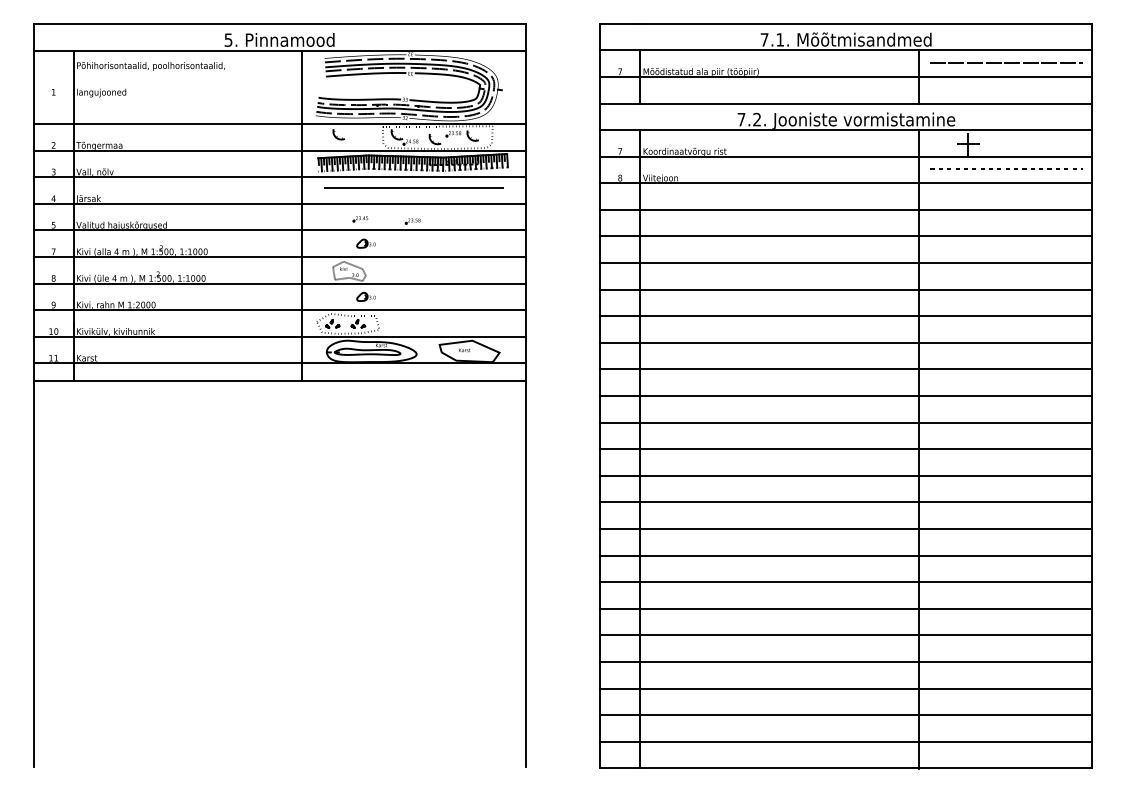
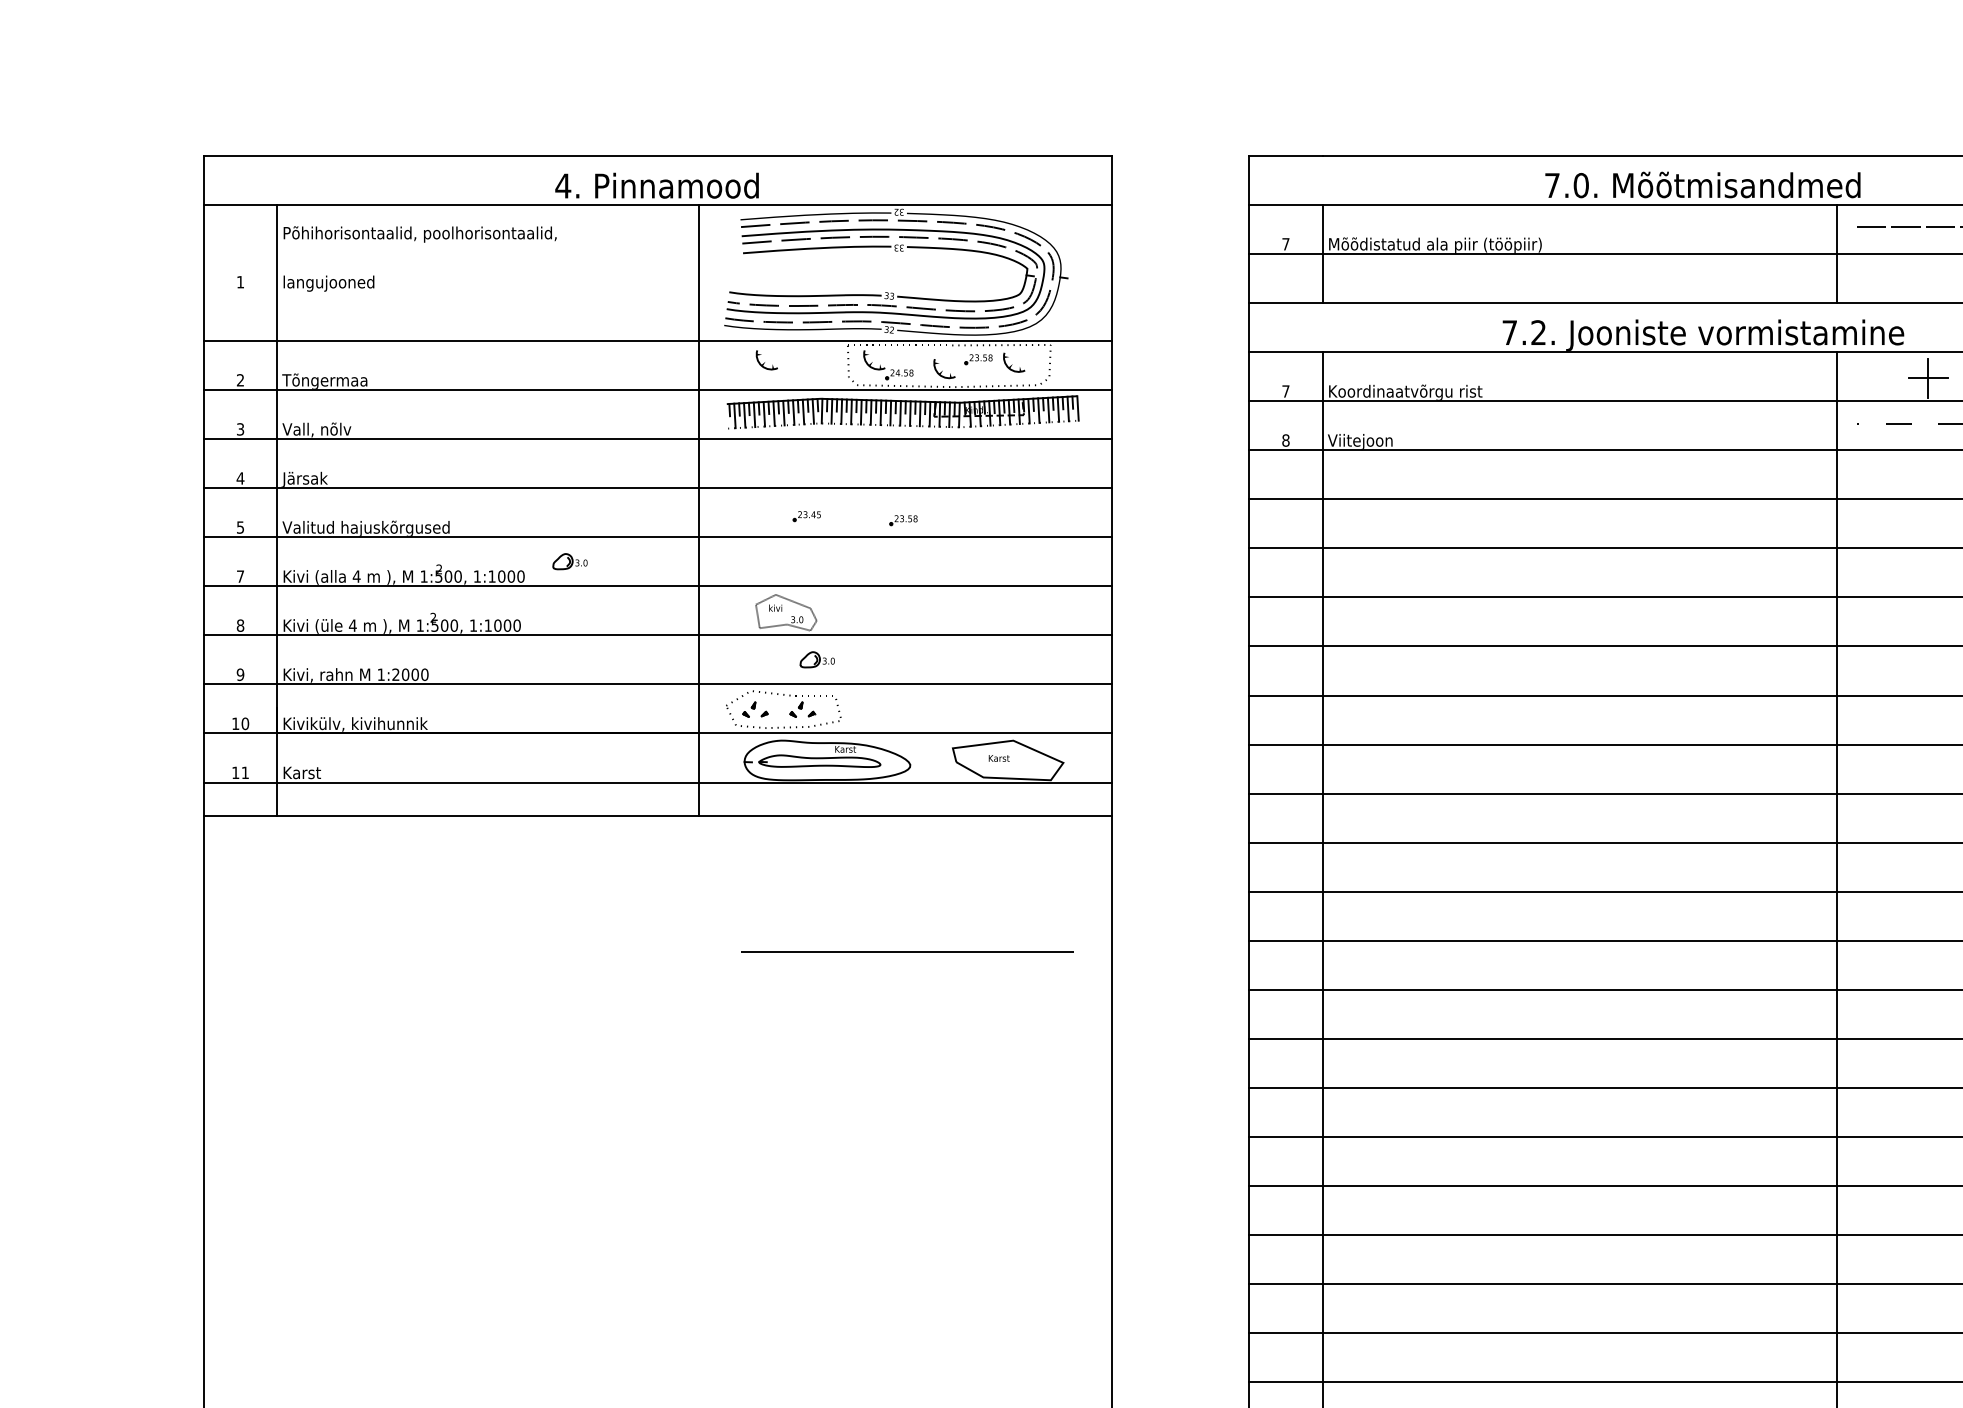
text: (228, 39) -> (563, 184), 5. -> 4.
text: (780, 39) -> (1581, 184), 7.1. -> 7.0.
line: (413, 187) -> (906, 950), moved
part: (365, 243) -> (568, 561), moved

